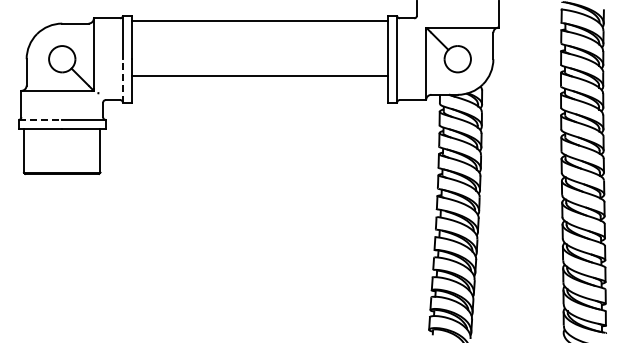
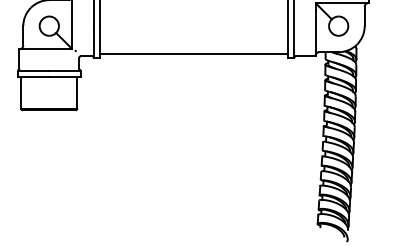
line: (259, 76) -> (193, 54), moved
line: (122, 80) -> (93, 41), dashed -> solid
line: (40, 119) -> (33, 70), dashed -> solid

